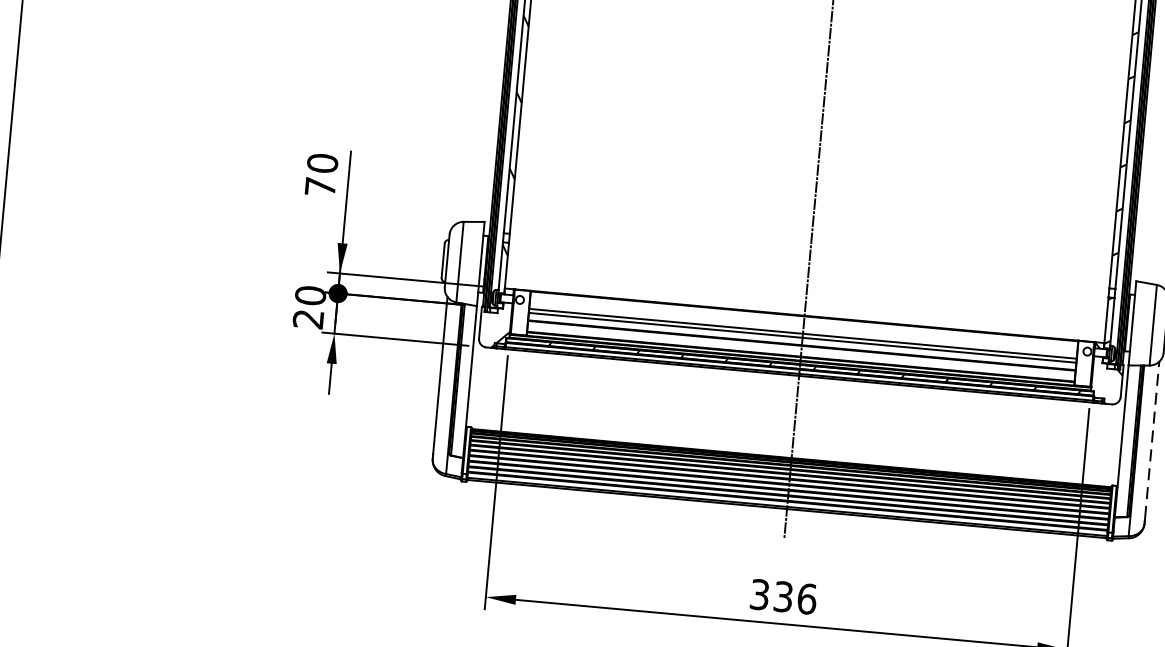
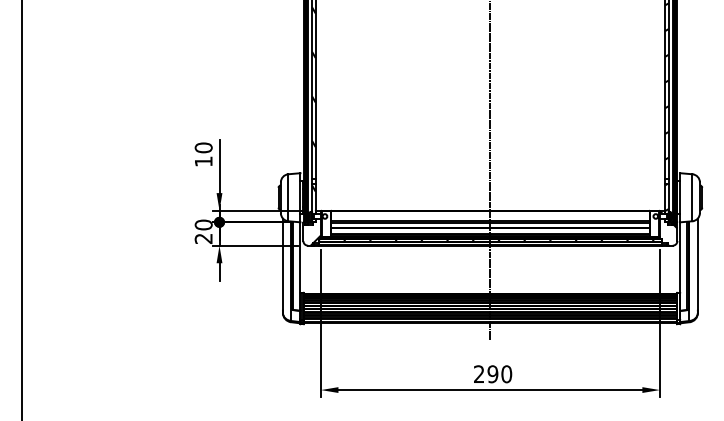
text: (320, 186) -> (203, 161), 70 -> 10
line: (1151, 440) -> (697, 264), dashed -> solid
text: (784, 597) -> (493, 374), 336 -> 290

